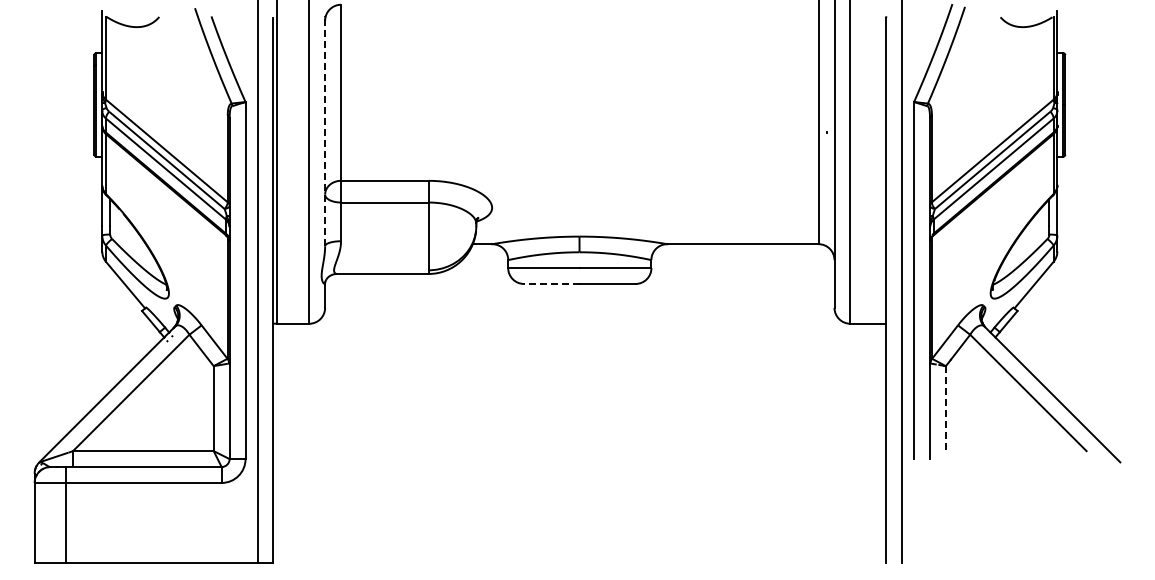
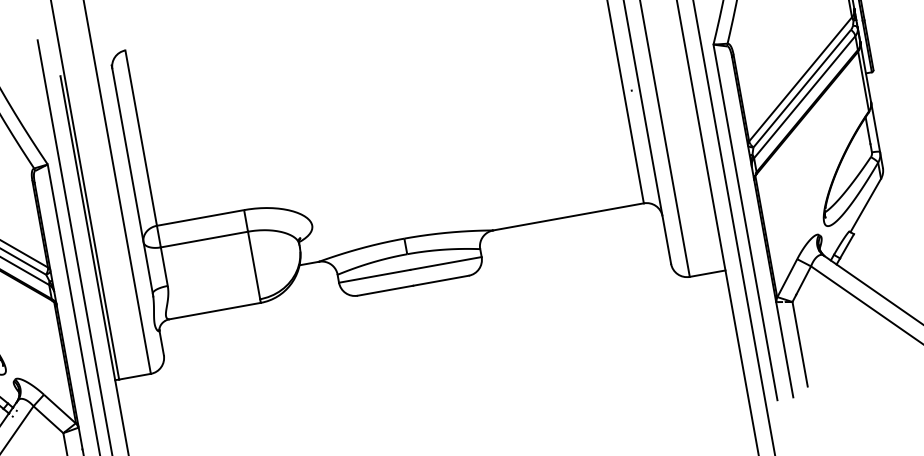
line: (325, 131) -> (132, 179), dashed -> solid
line: (551, 283) -> (384, 290), dashed -> solid
line: (945, 409) -> (799, 345), dashed -> solid

